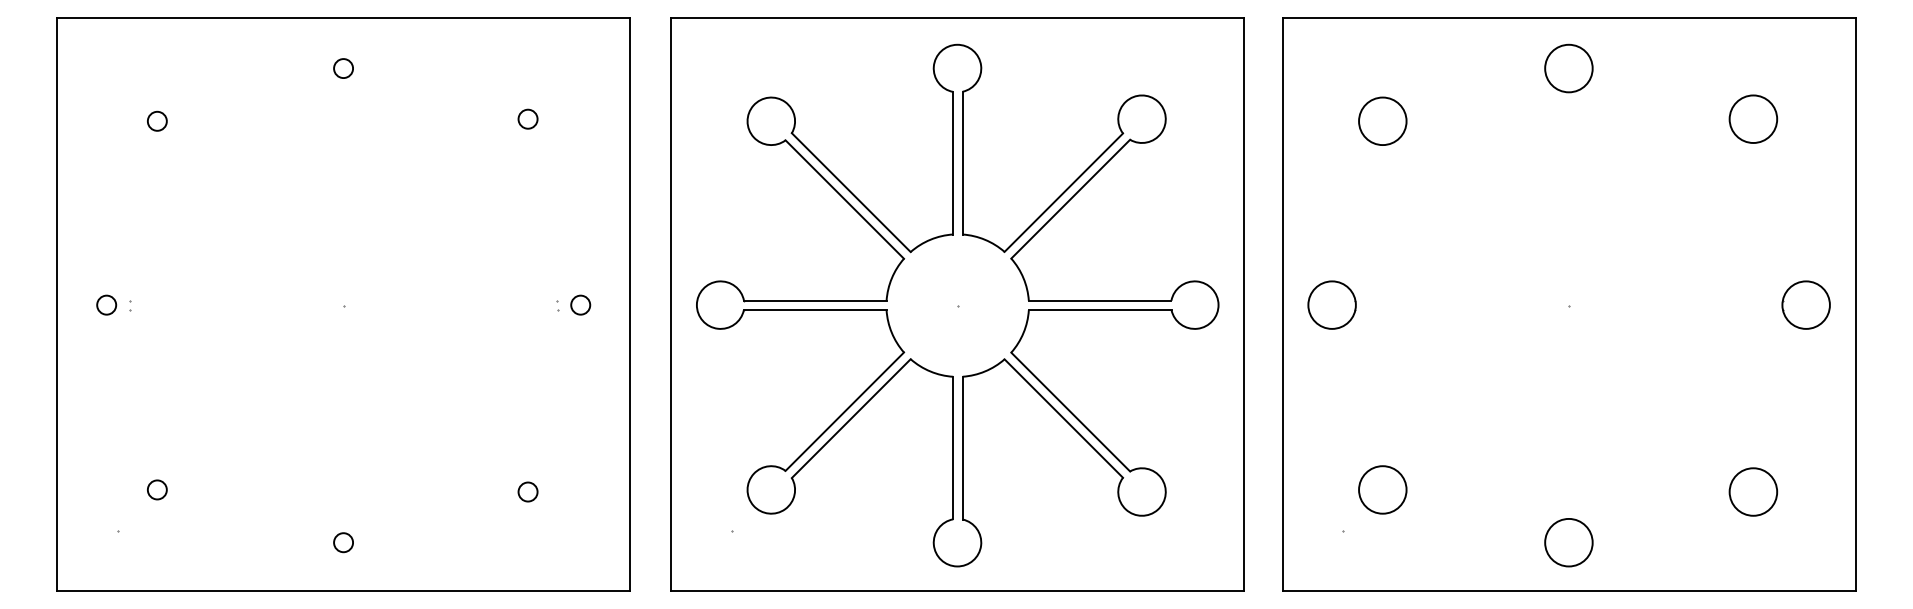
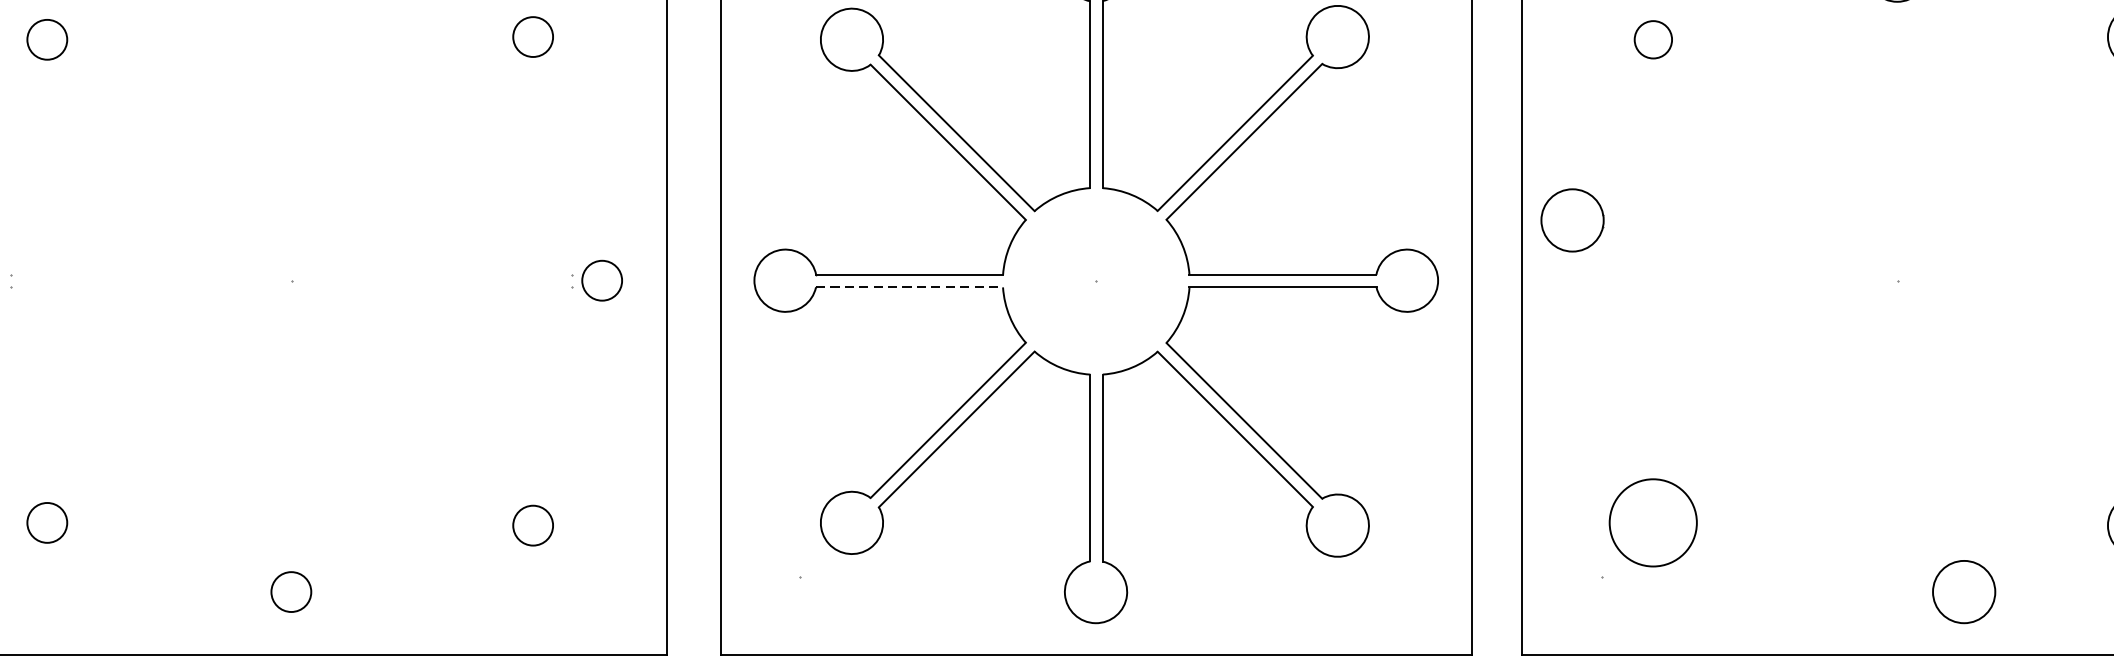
circle: (527, 118) -> (532, 36), size x1.6
circle: (156, 120) -> (46, 38), size x1.6
circle: (1382, 121) -> (1652, 40), size x0.6
circle: (580, 304) -> (601, 279), size x1.6
circle: (1331, 304) -> (1571, 219), moved
line: (815, 310) -> (909, 287), solid -> dashed
circle: (156, 489) -> (46, 522), size x1.6
circle: (1382, 489) -> (1652, 522), size x1.4
circle: (527, 491) -> (532, 524), size x1.6
circle: (343, 542) -> (291, 591), size x1.6
circle: (1568, 542) -> (1963, 591), moved

